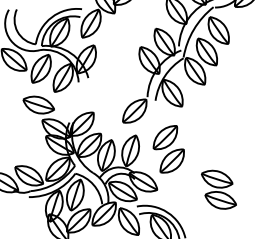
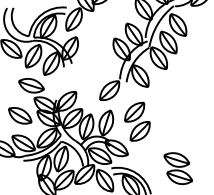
part: (24, 141) -> (19, 115), added
part: (218, 189) -> (177, 168), moved

